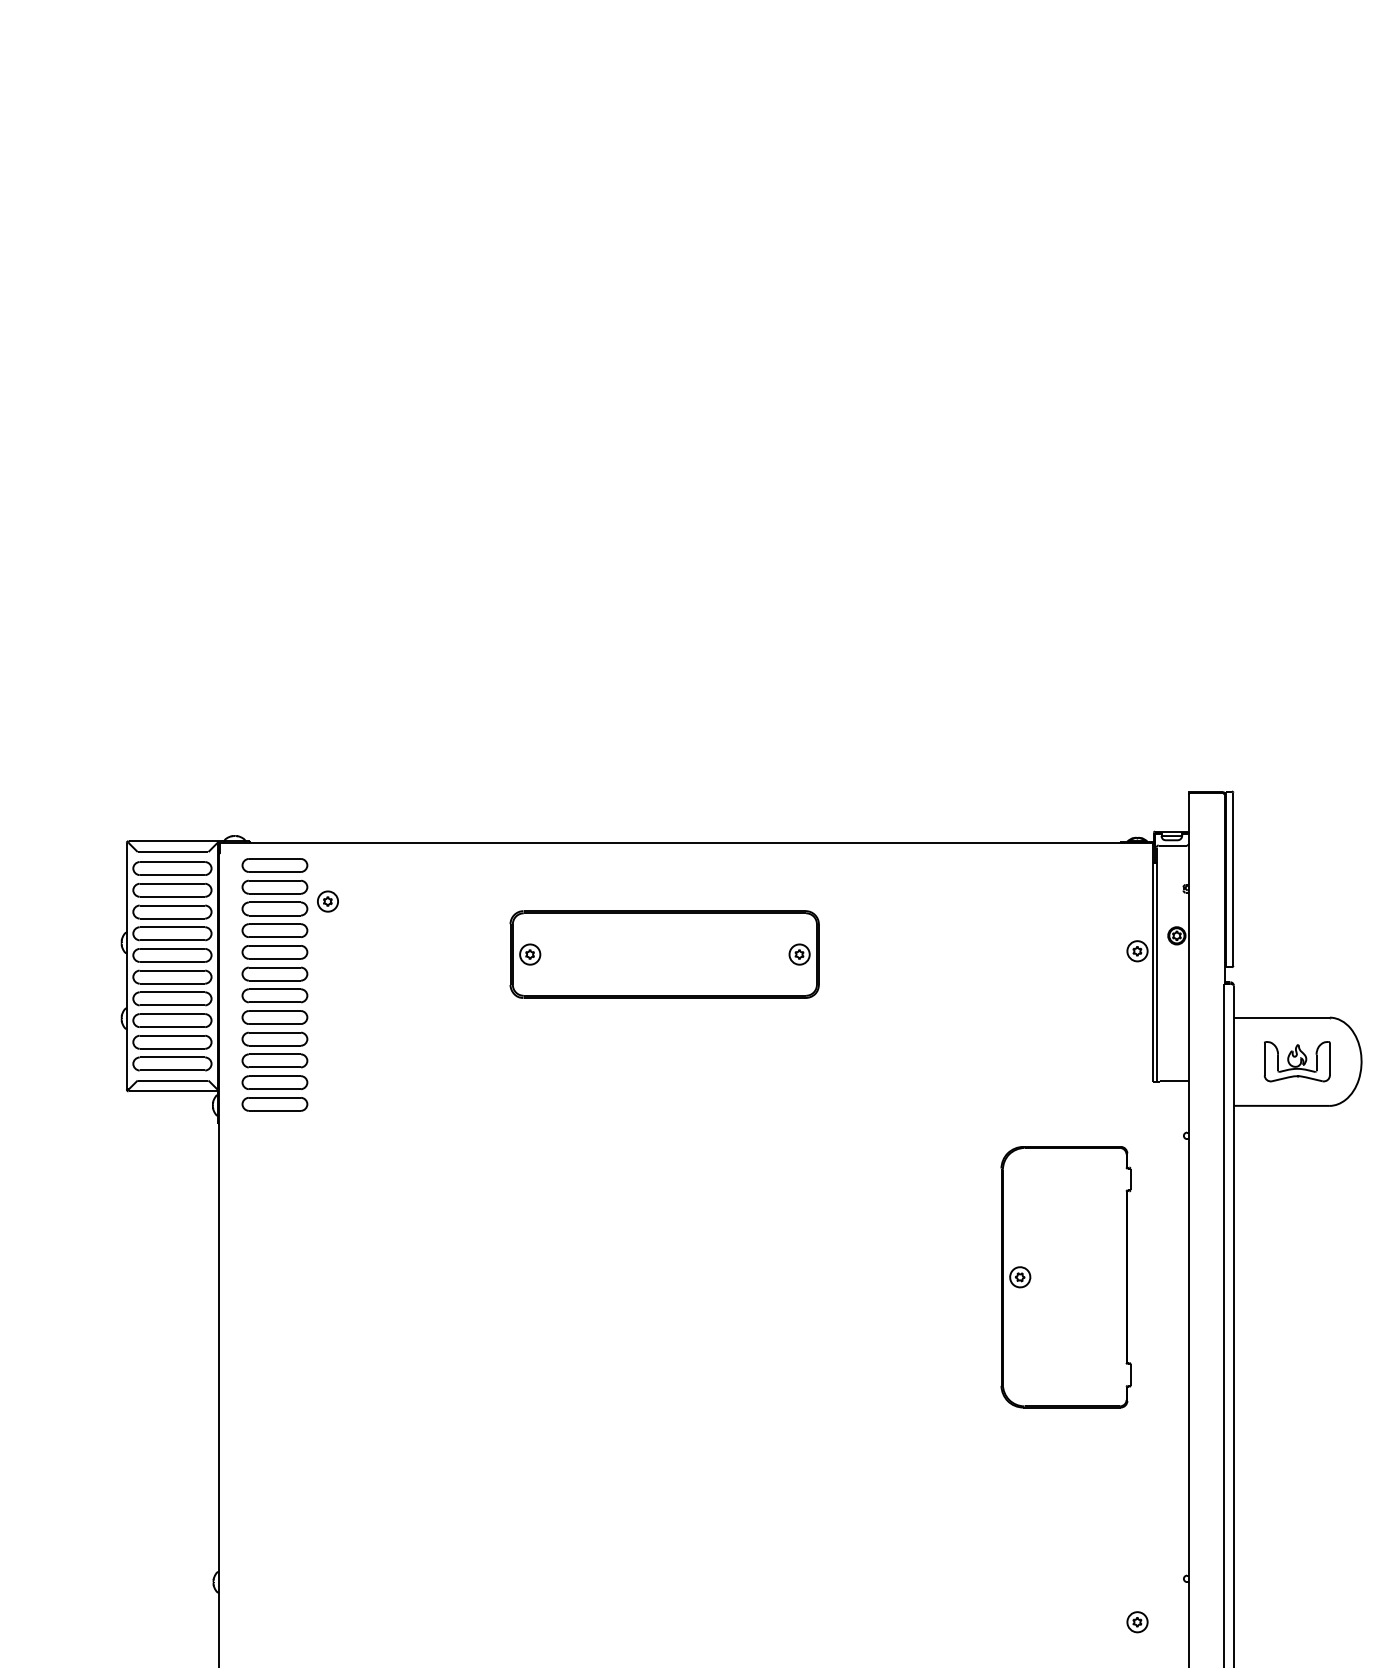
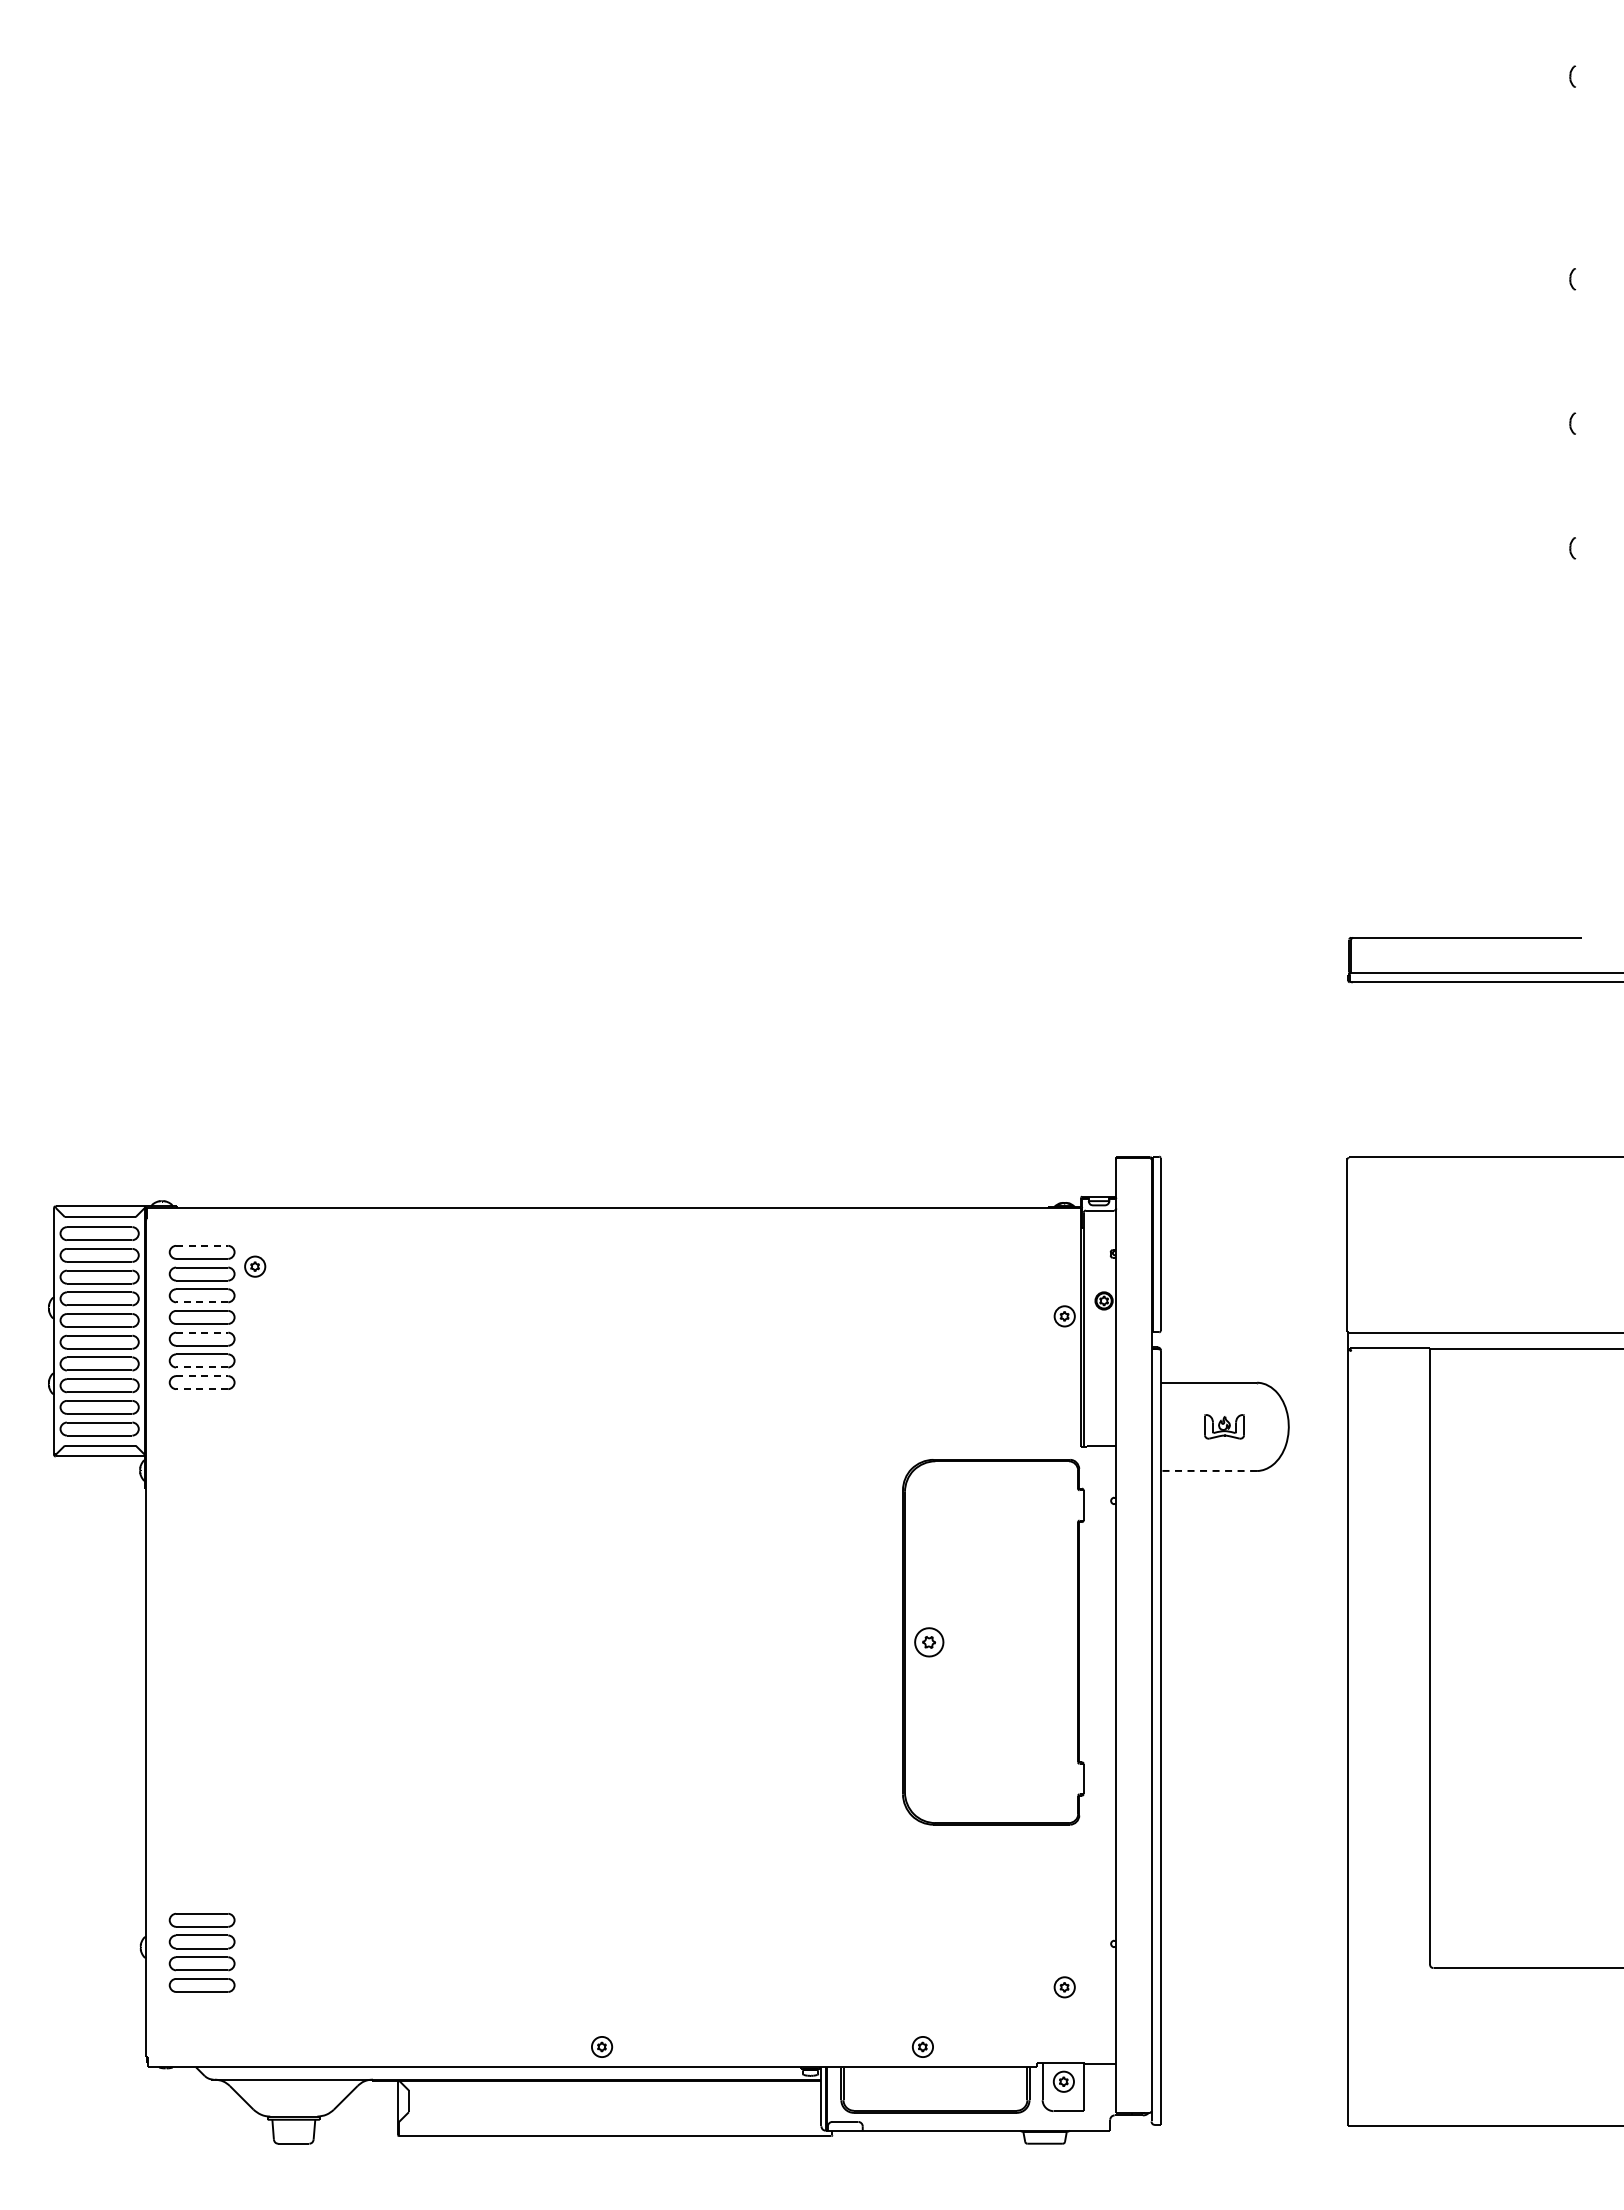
part: (274, 865) -> (201, 1230), removed
line: (275, 880) -> (202, 1245), solid -> dashed
line: (274, 937) -> (201, 1302), solid -> dashed
part: (664, 954) -> (591, 1319), removed
line: (275, 967) -> (202, 1332), solid -> dashed
line: (274, 1002) -> (201, 1367), solid -> dashed
line: (275, 1011) -> (202, 1376), solid -> dashed
line: (274, 1024) -> (201, 1389), solid -> dashed
part: (1297, 1061) -> (1224, 1426), size x0.6
part: (274, 1071) -> (201, 1952), moved
line: (1281, 1105) -> (1208, 1470), solid -> dashed
part: (1065, 1277) -> (992, 1642), size x1.4

